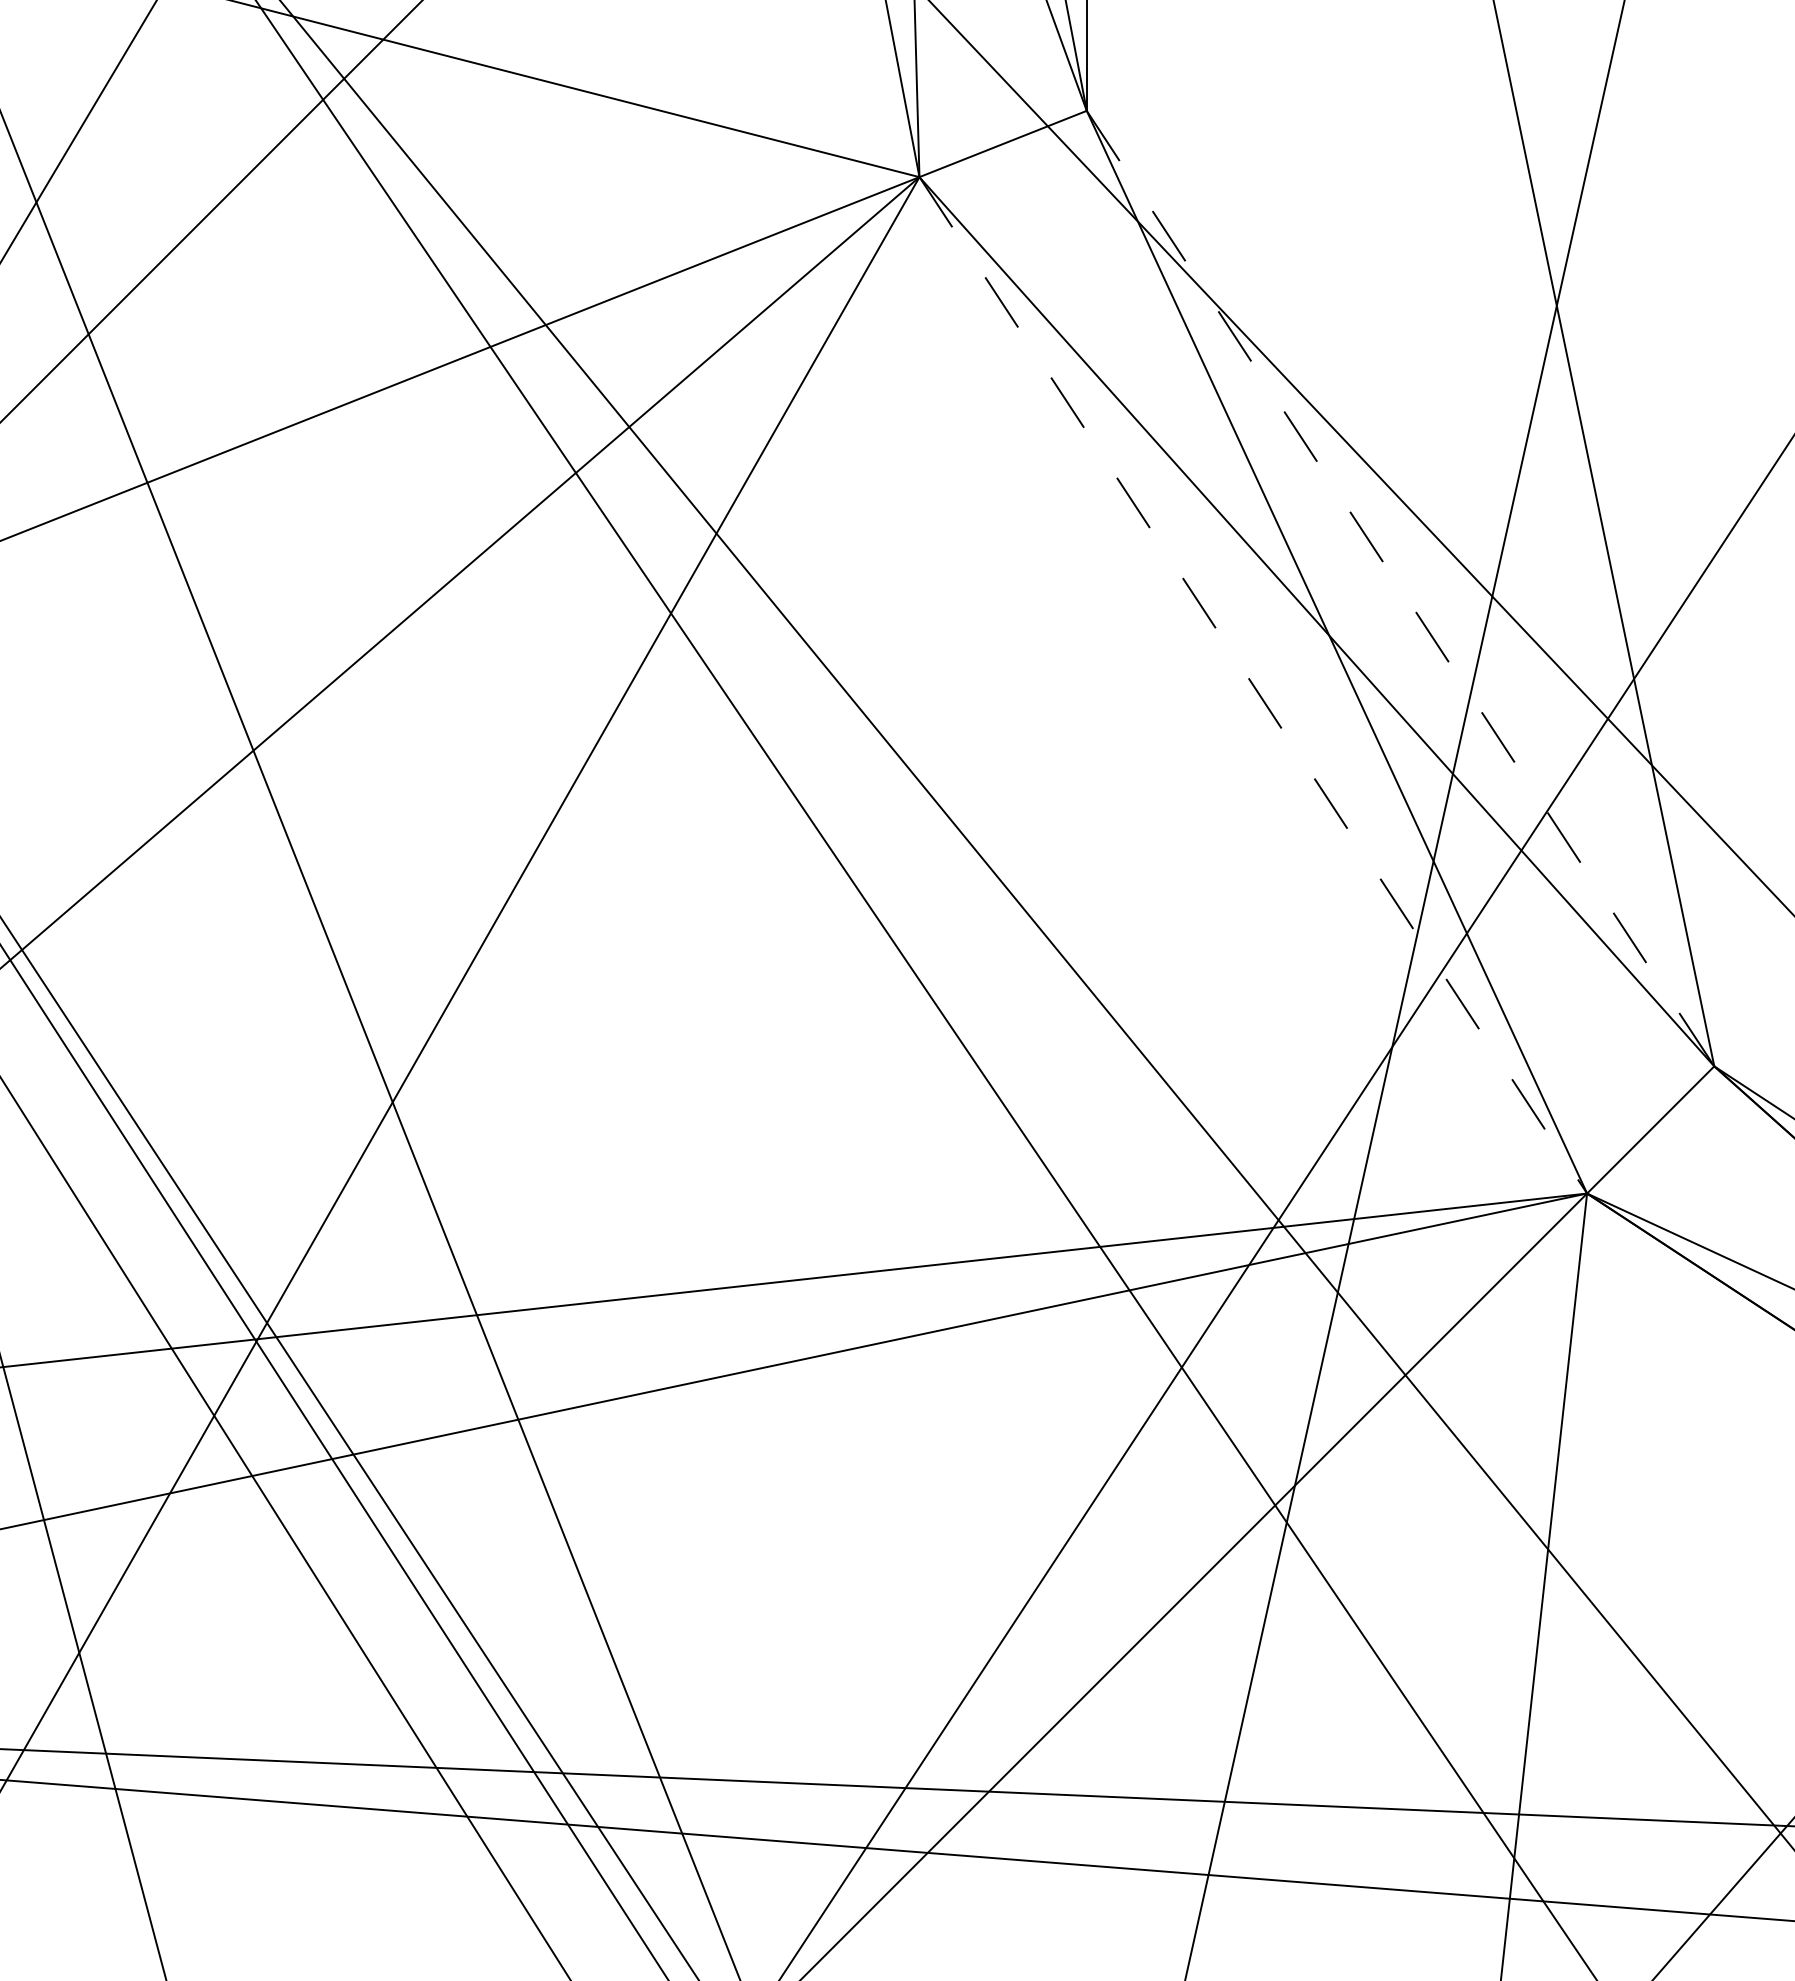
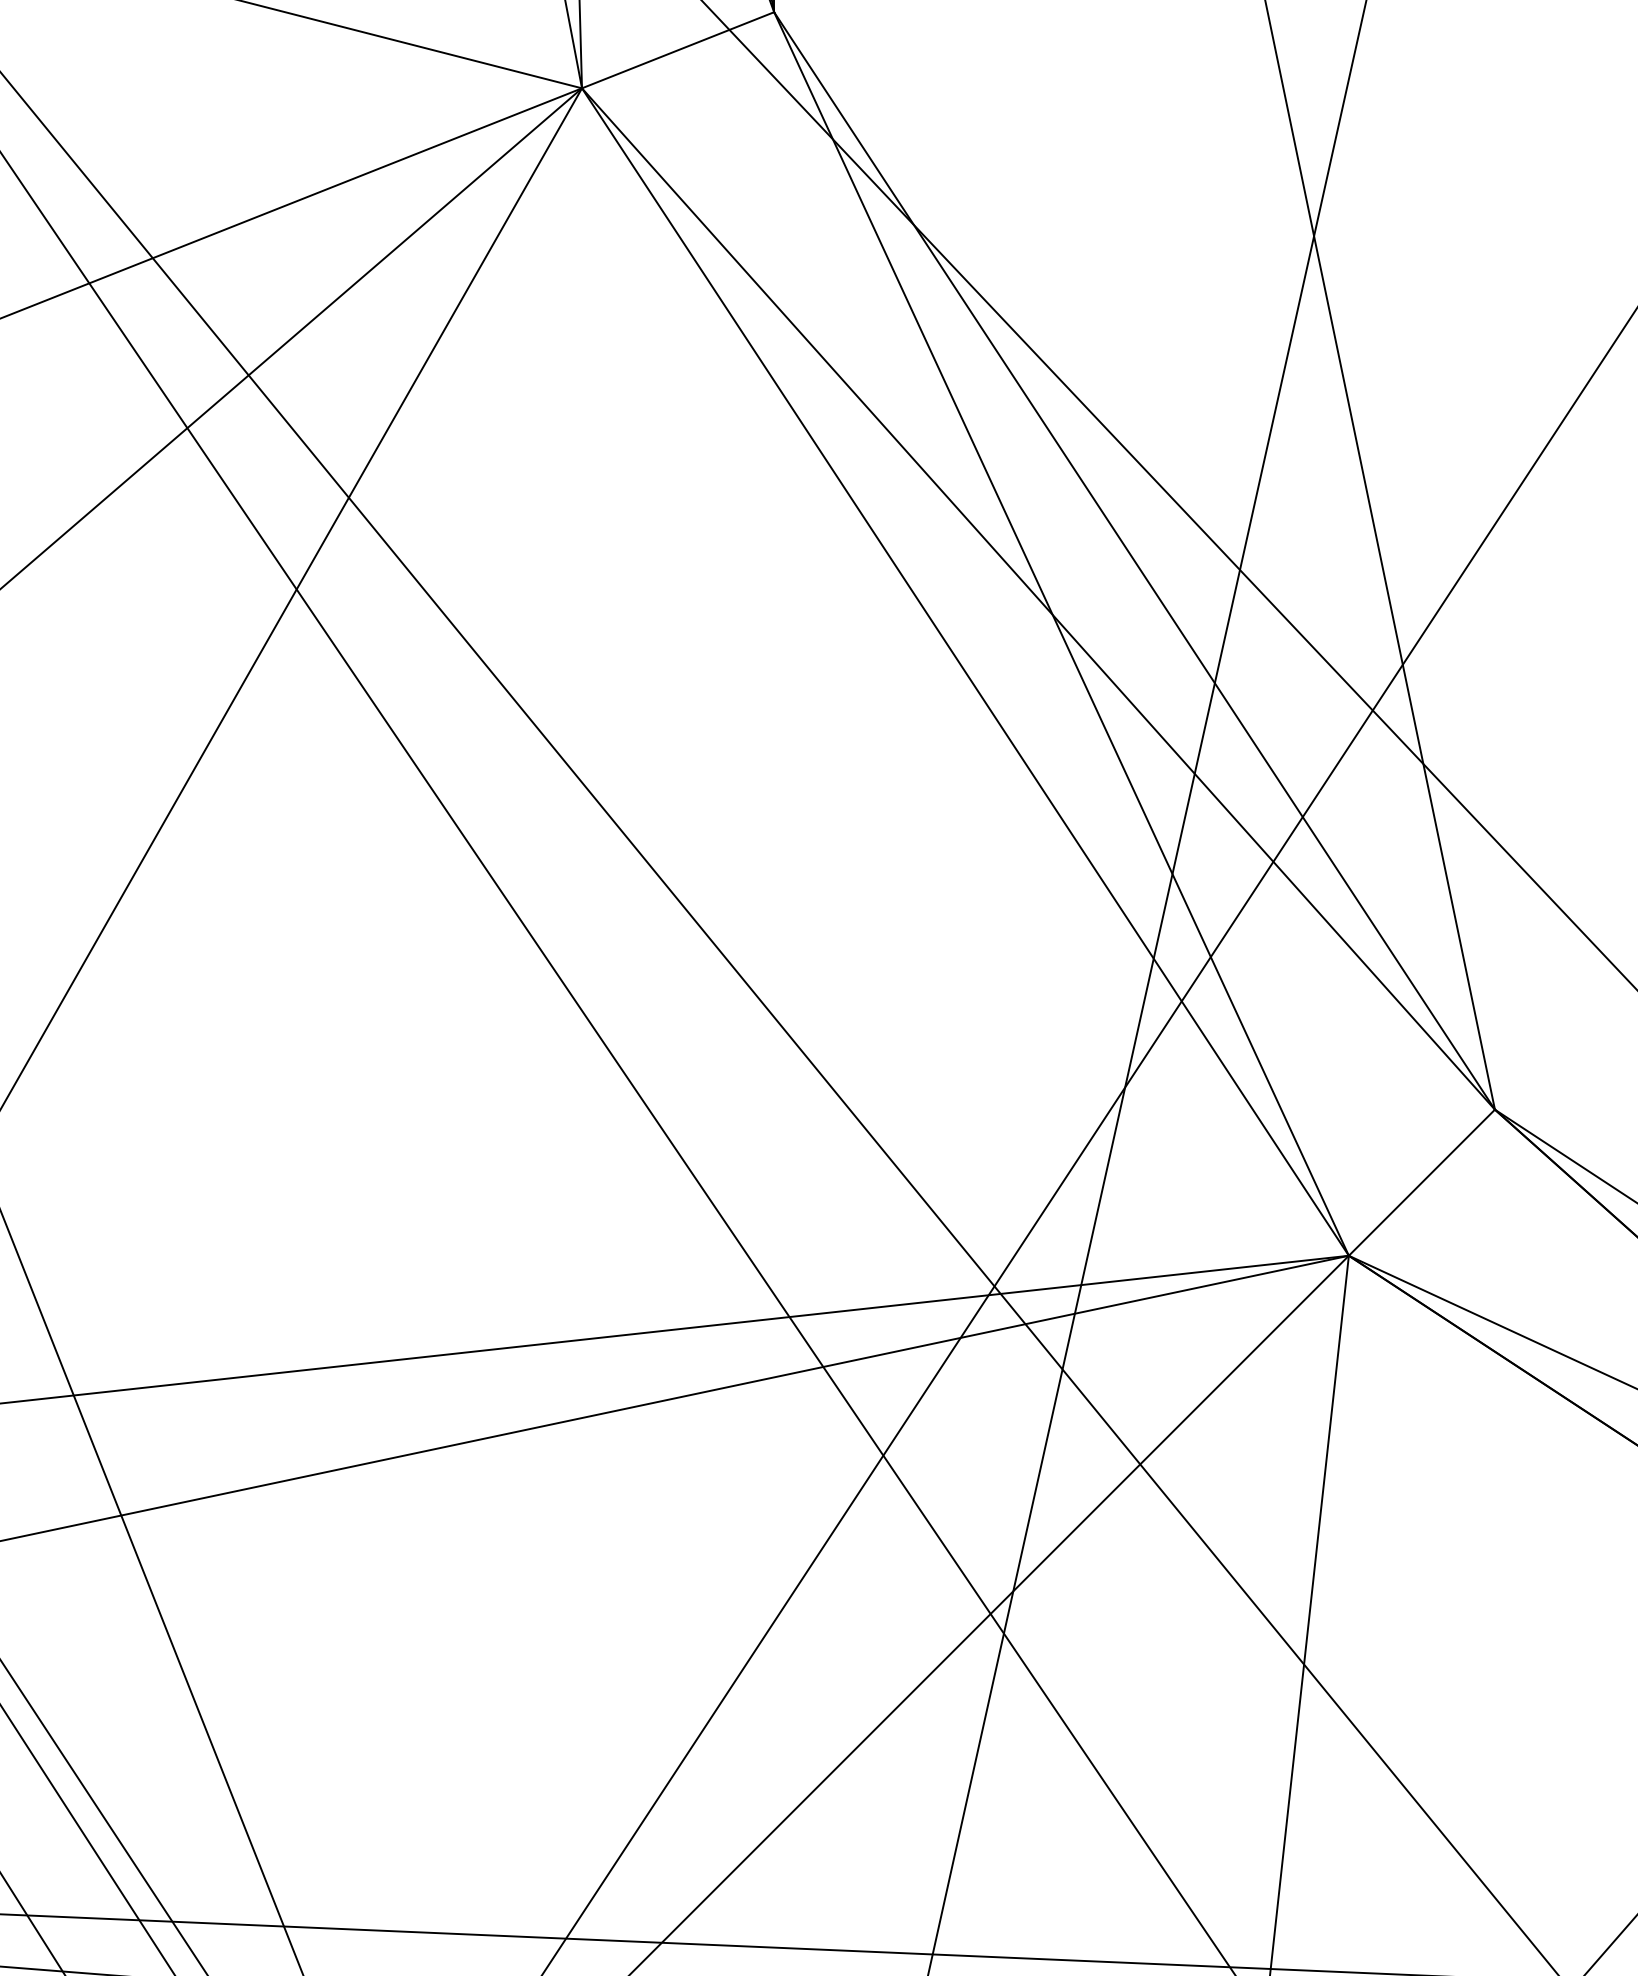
line: (1400, 588) -> (1134, 560), dashed -> solid
line: (1253, 685) -> (965, 672), dashed -> solid

